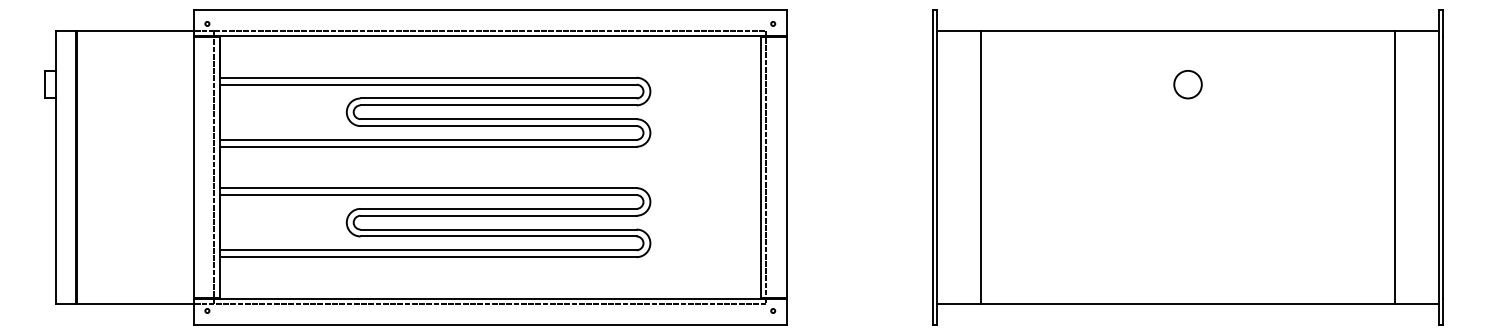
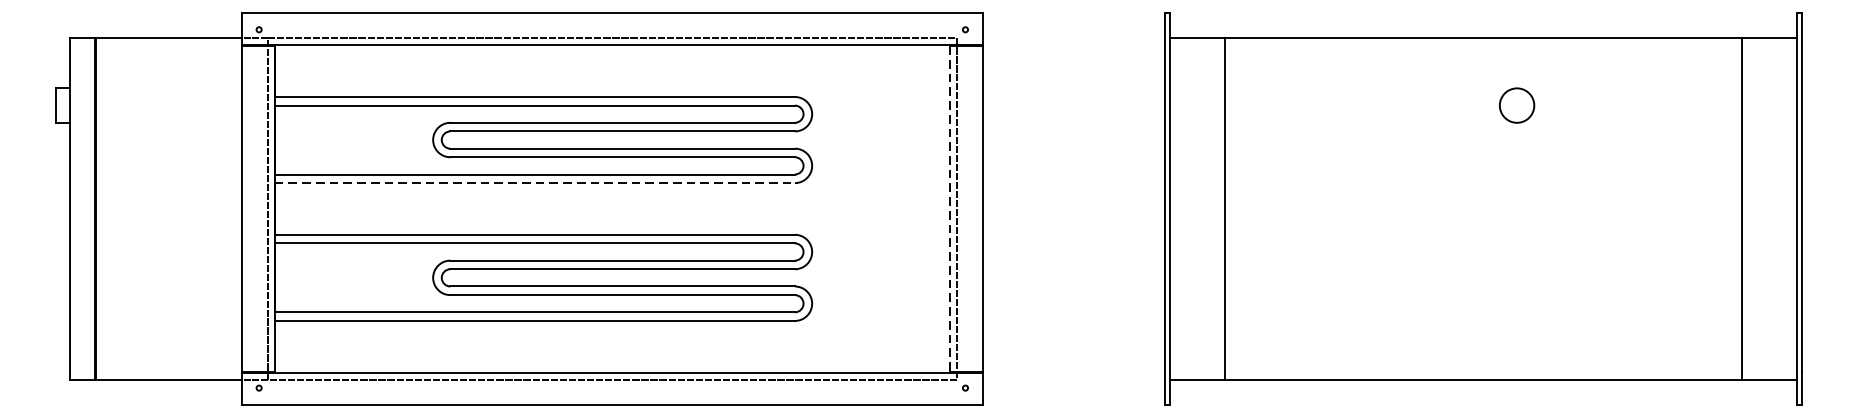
circle: (1187, 84) -> (1516, 105), moved
line: (428, 146) -> (535, 182), solid -> dashed
line: (760, 167) -> (949, 209), solid -> dashed

